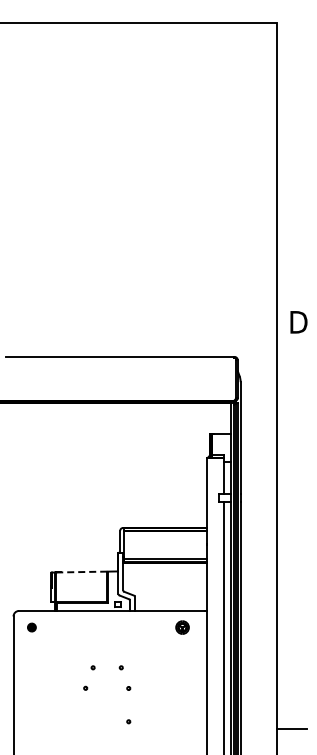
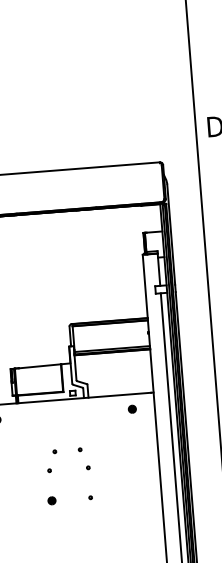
line: (81, 572) -> (37, 366), dashed -> solid
part: (182, 627) -> (132, 409), size x0.62
part: (85, 721) -> (51, 500), added

